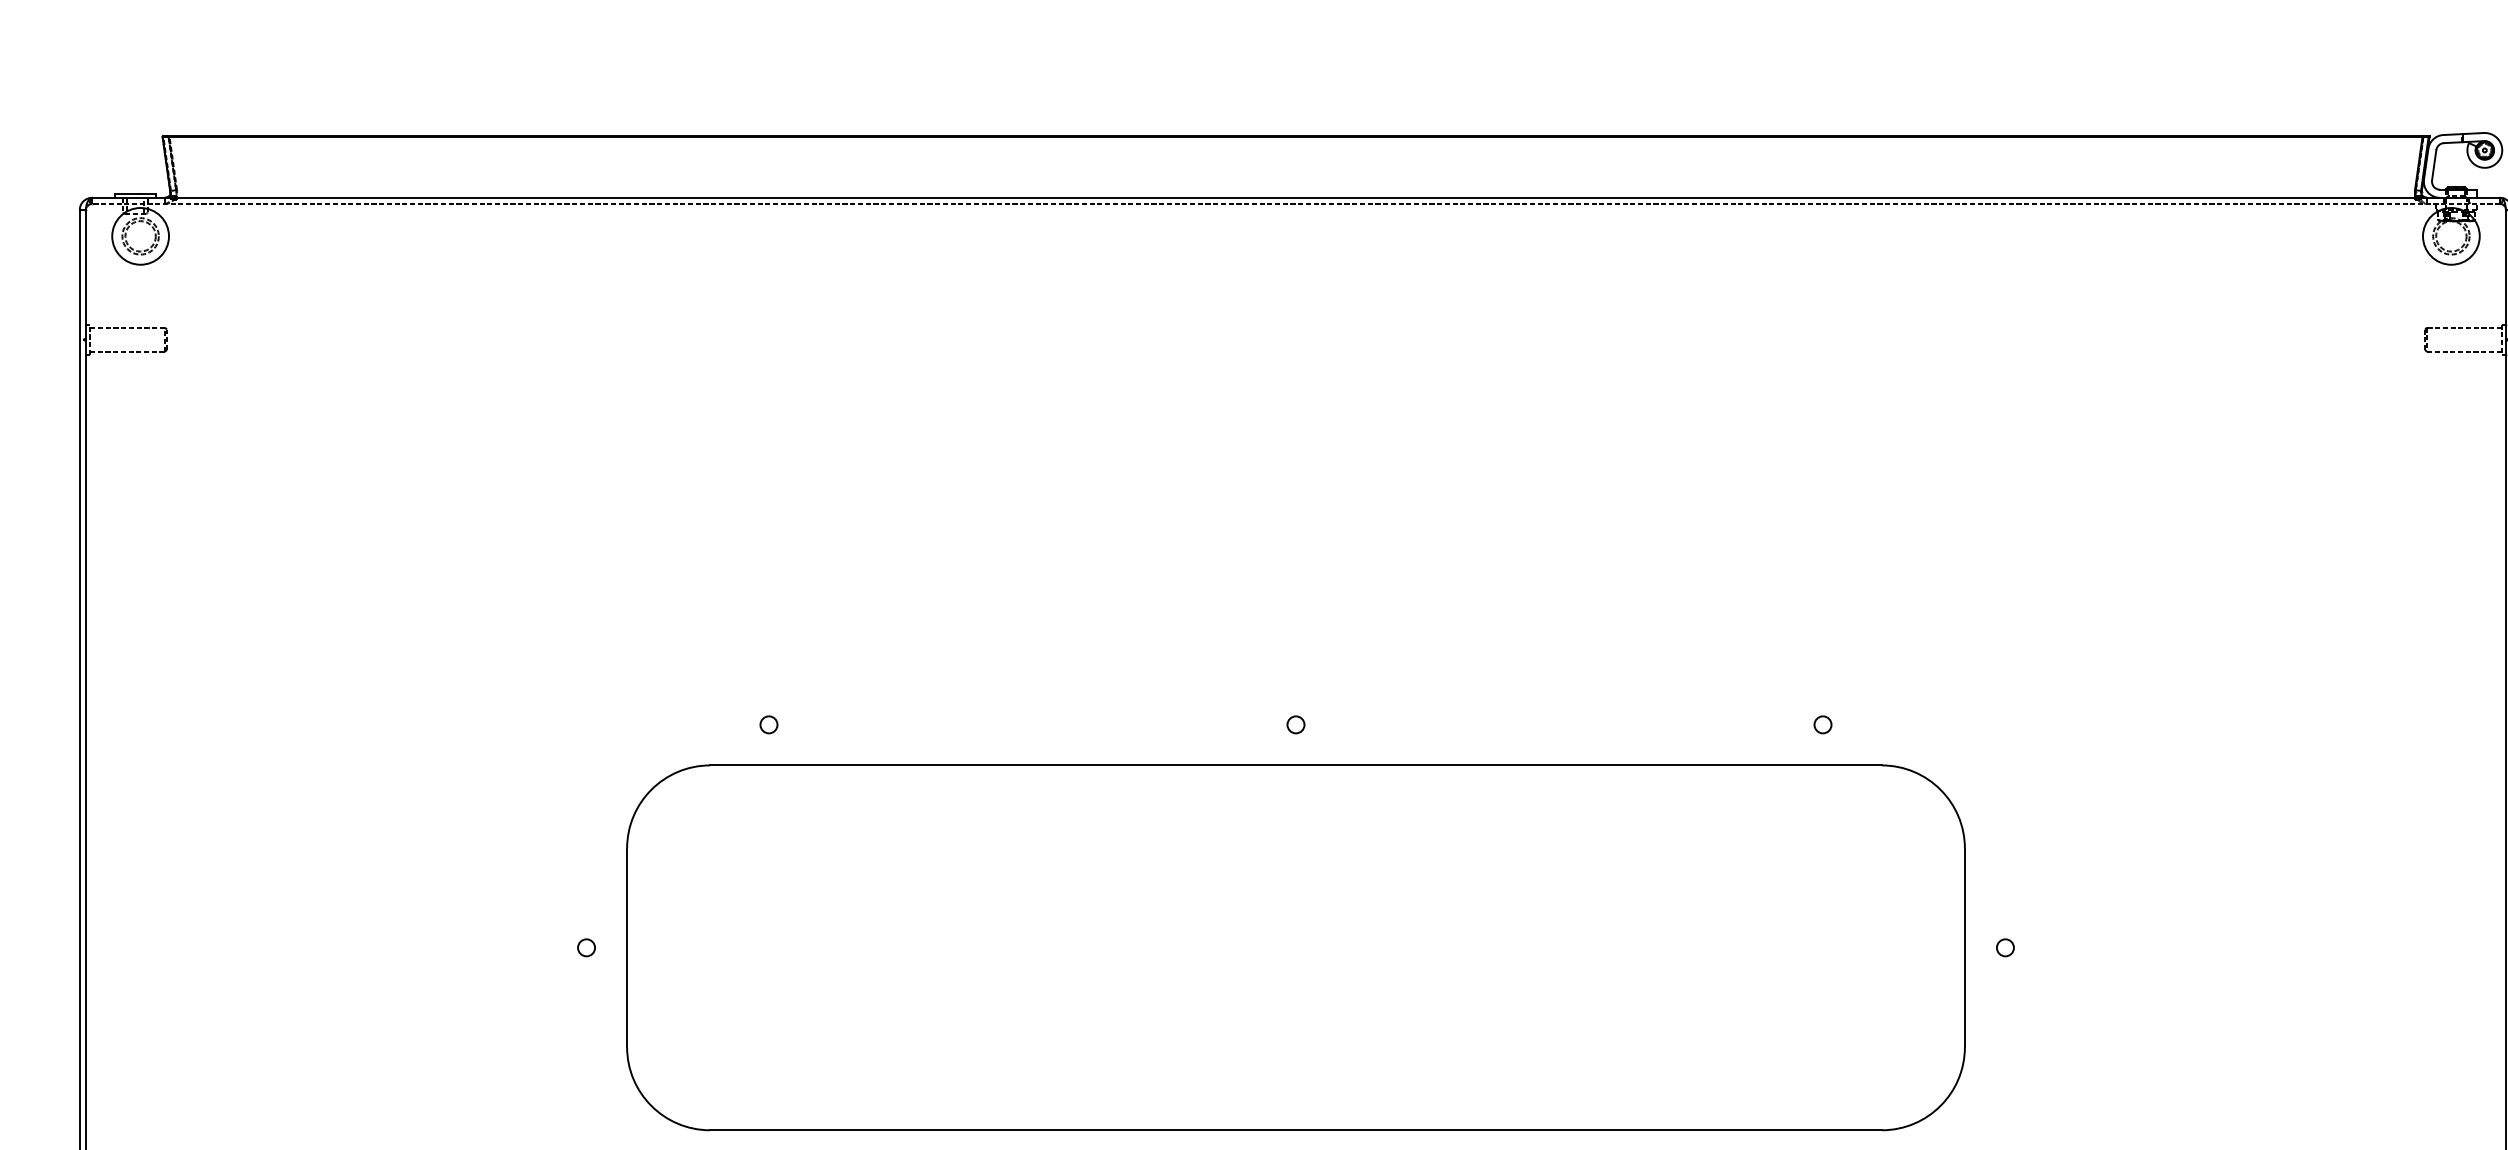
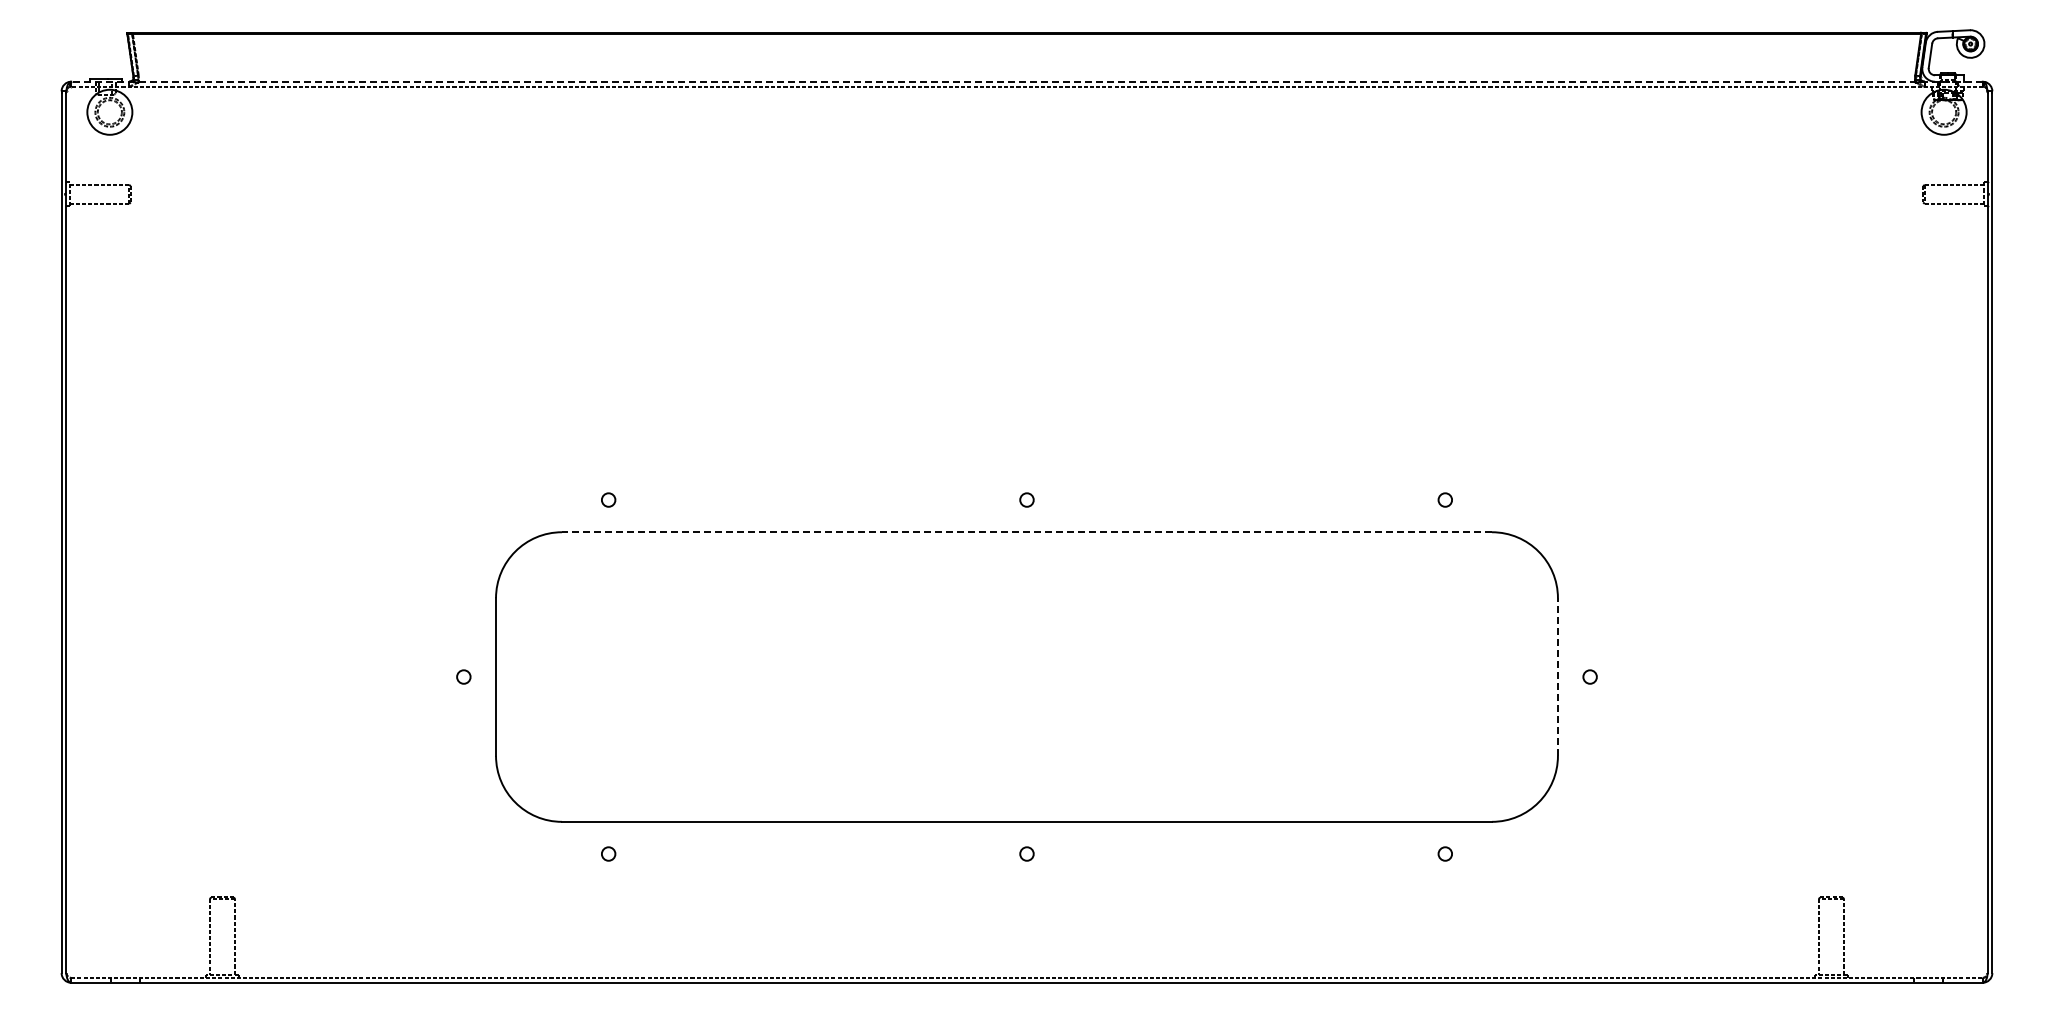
line: (1296, 197) -> (1027, 81), solid -> dashed
line: (1295, 765) -> (1026, 532), solid -> dashed
line: (1964, 948) -> (1557, 677), solid -> dashed

